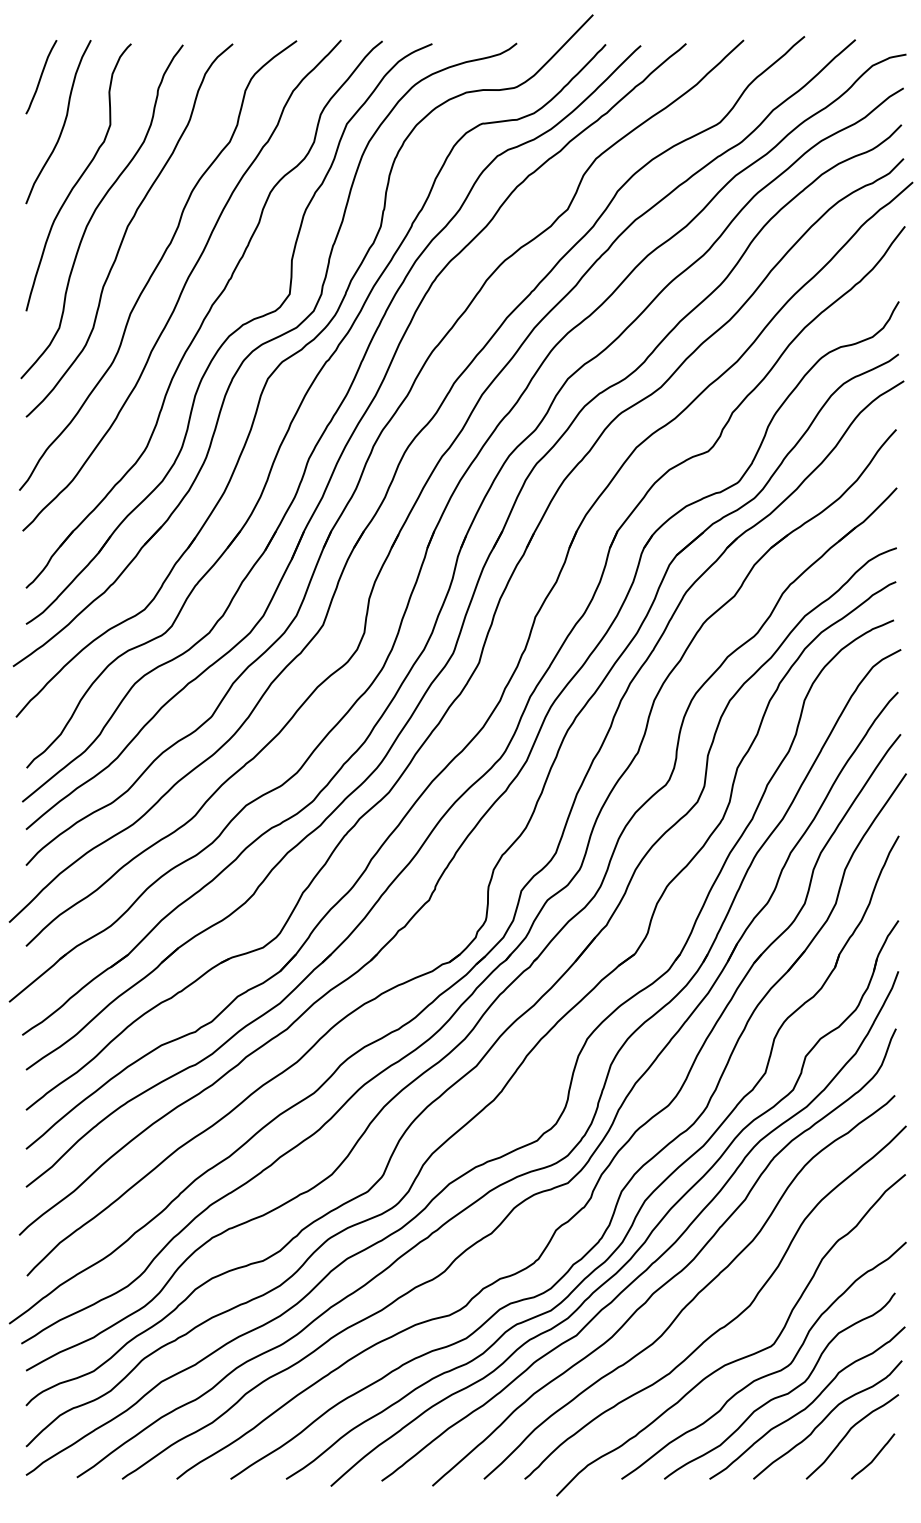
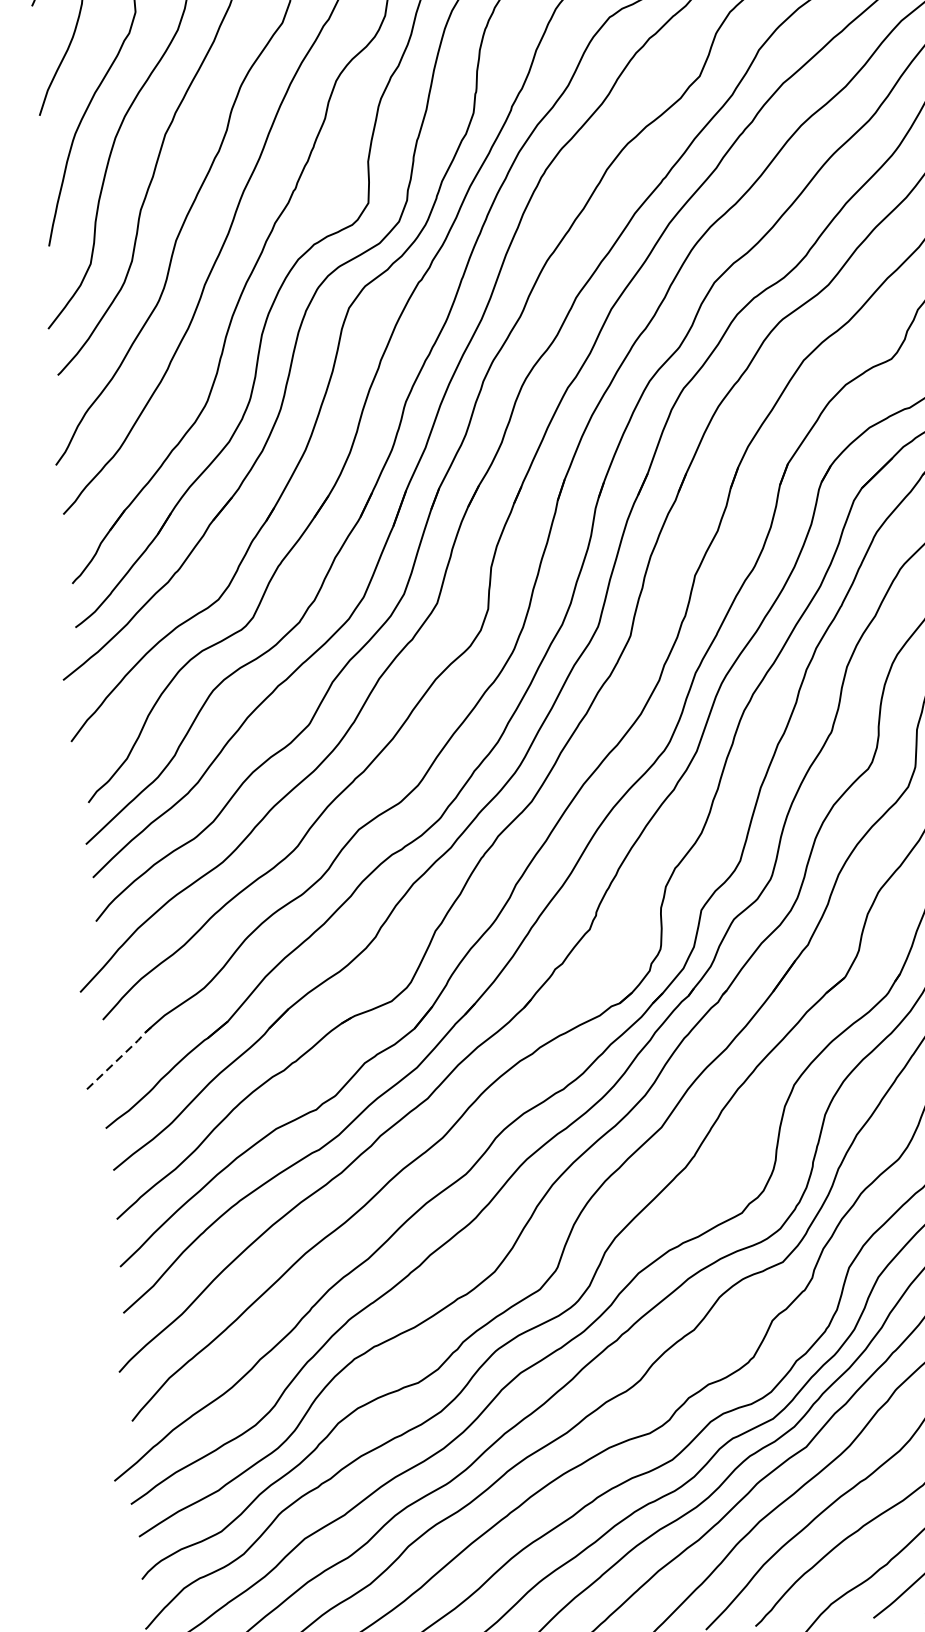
line: (39, 977) -> (121, 1056), solid -> dashed

